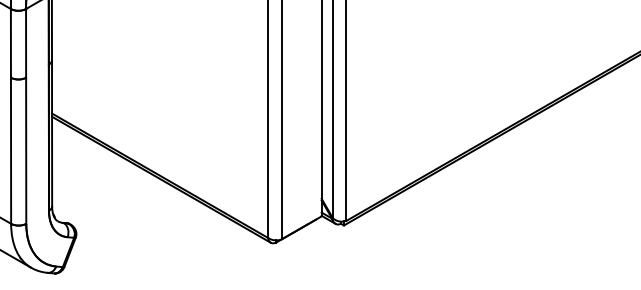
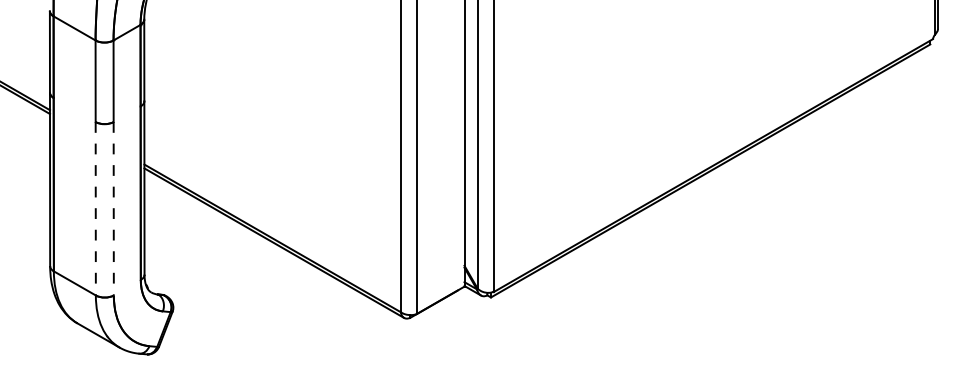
line: (10, 150) -> (95, 208), solid -> dashed
line: (25, 150) -> (113, 208), solid -> dashed

